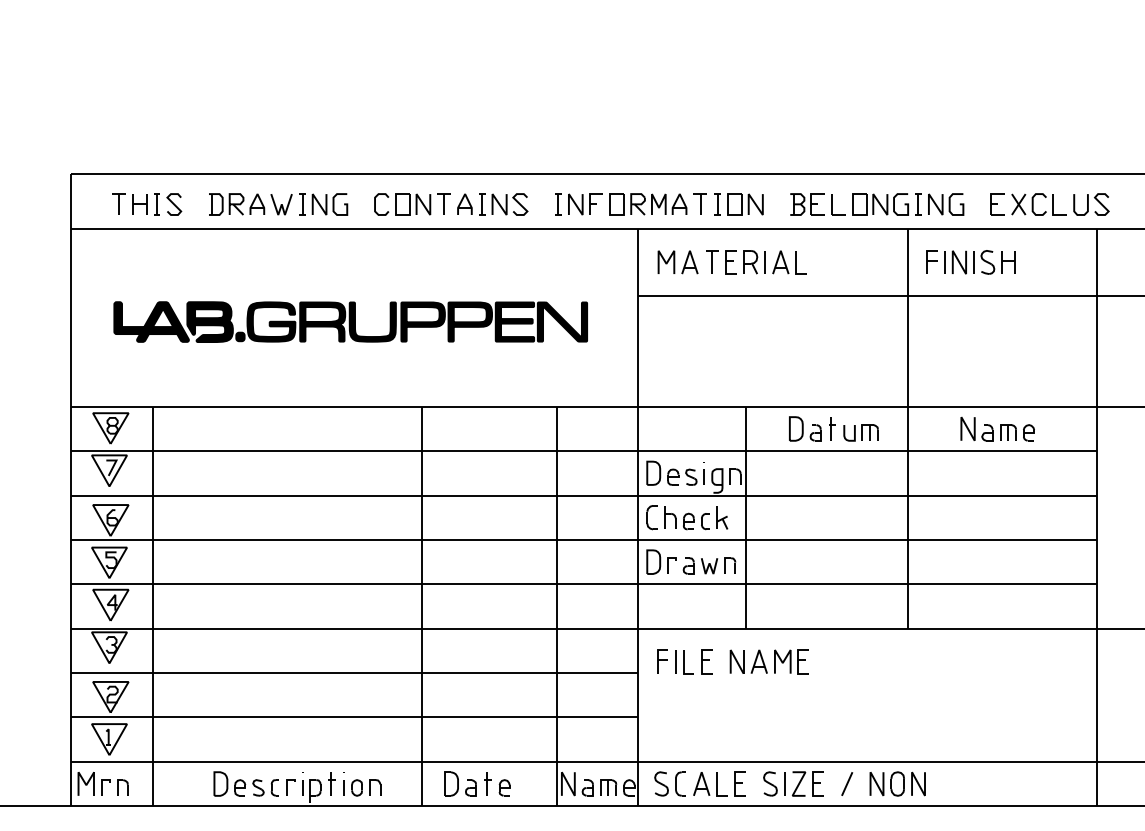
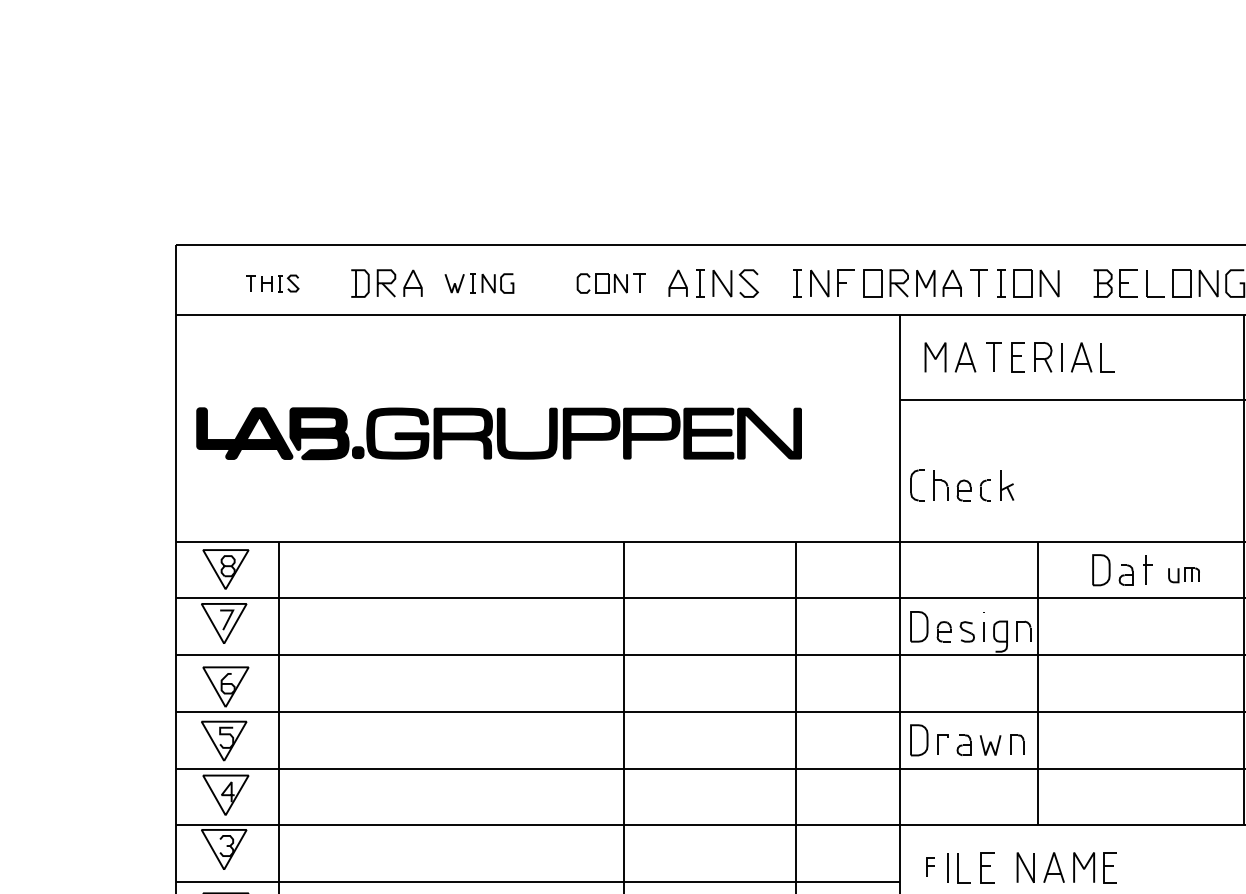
part: (147, 204) -> (272, 283), size x0.6
part: (309, 204) -> (479, 283), size x0.7
part: (412, 204) -> (611, 283), size x0.7
part: (350, 321) -> (498, 432), moved
part: (860, 432) -> (1183, 574), size x0.7
part: (687, 517) -> (962, 485), moved
part: (662, 661) -> (930, 867), size x0.6

